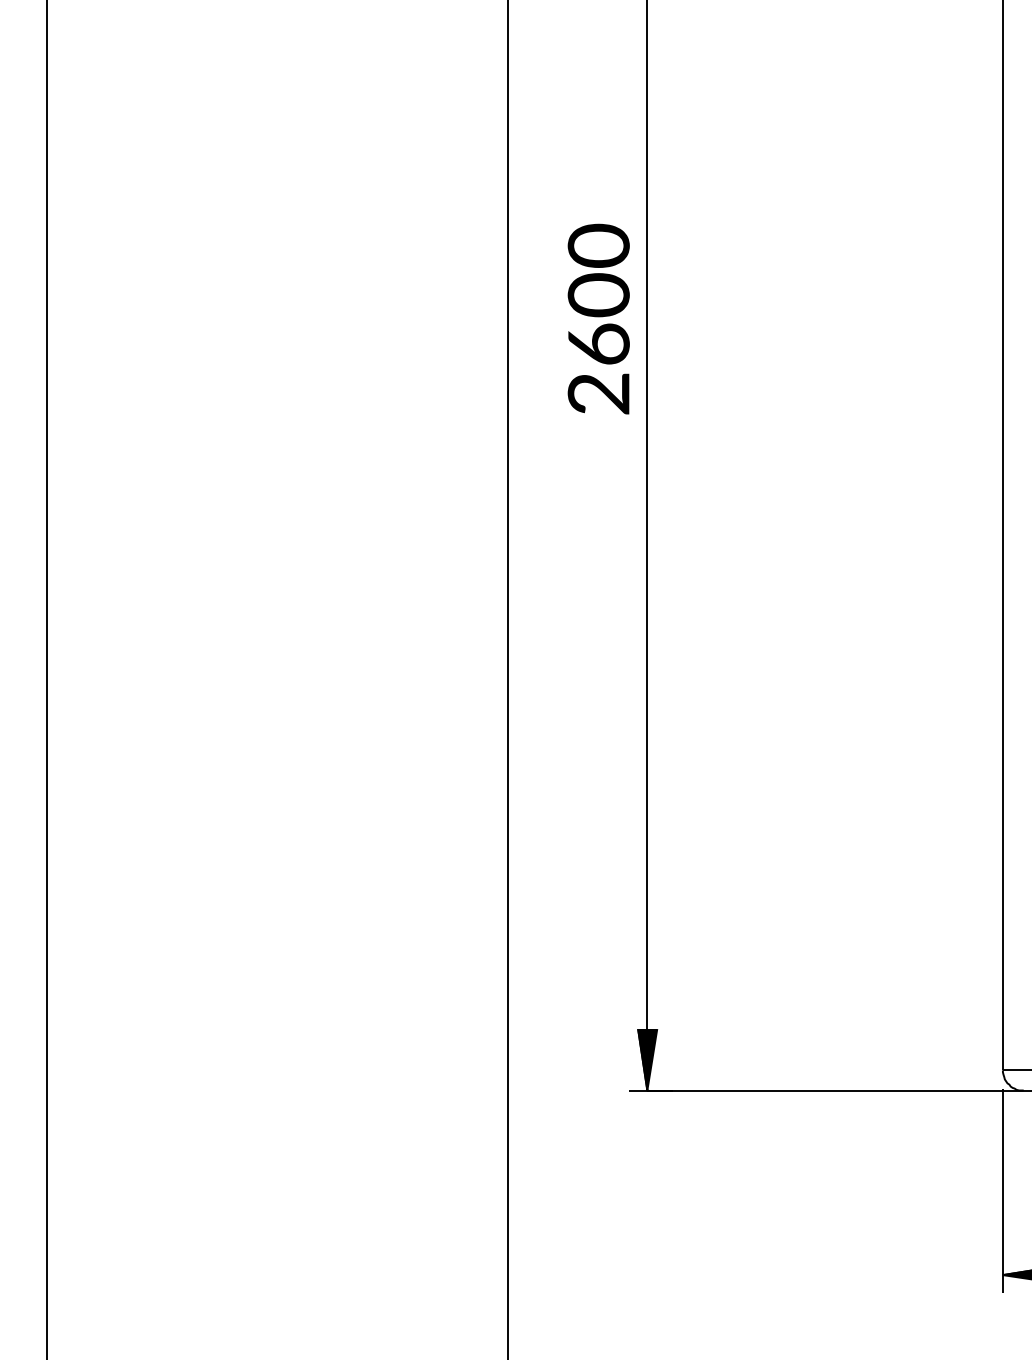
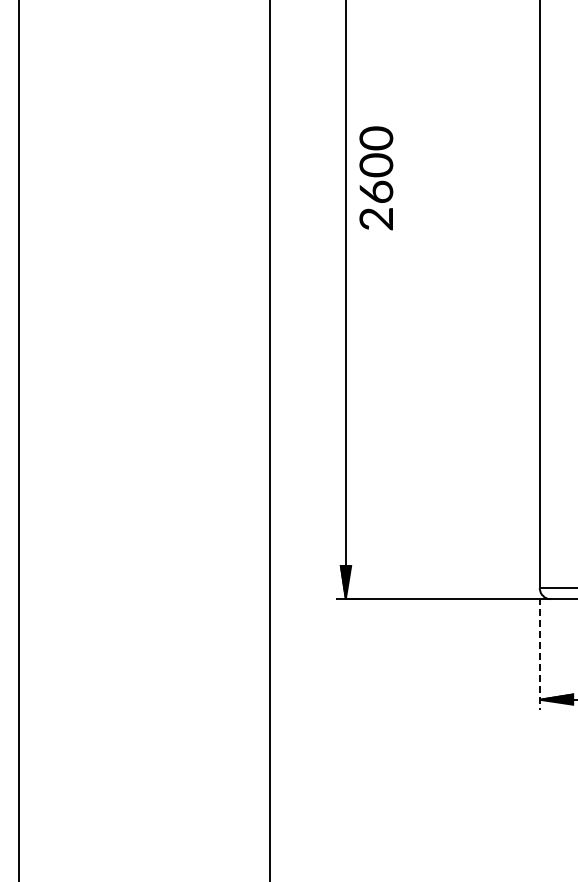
text: (599, 319) -> (376, 178), moved
line: (1002, 1190) -> (539, 653), solid -> dashed

